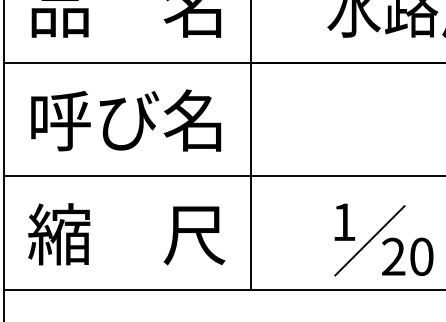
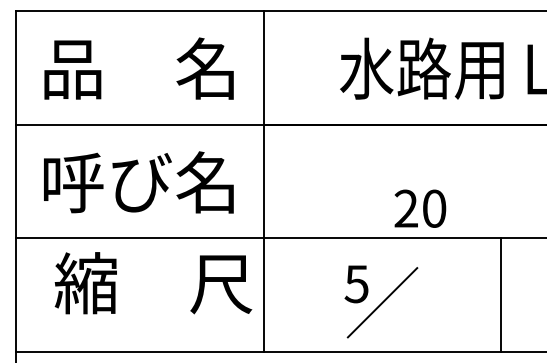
text: (343, 222) -> (356, 284), 1 -> 5
text: (126, 234) -> (153, 283), moved
text: (407, 256) -> (420, 208), moved

